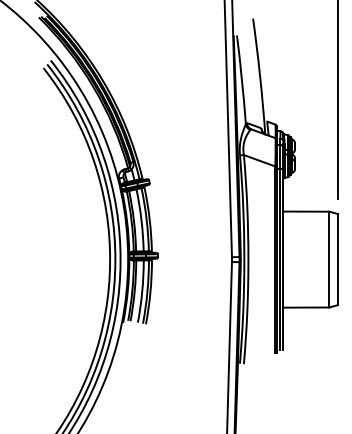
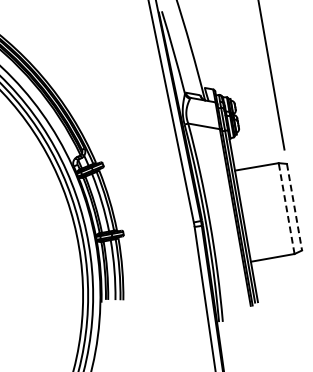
line: (329, 259) -> (286, 208), solid -> dashed
line: (337, 259) -> (294, 207), solid -> dashed

